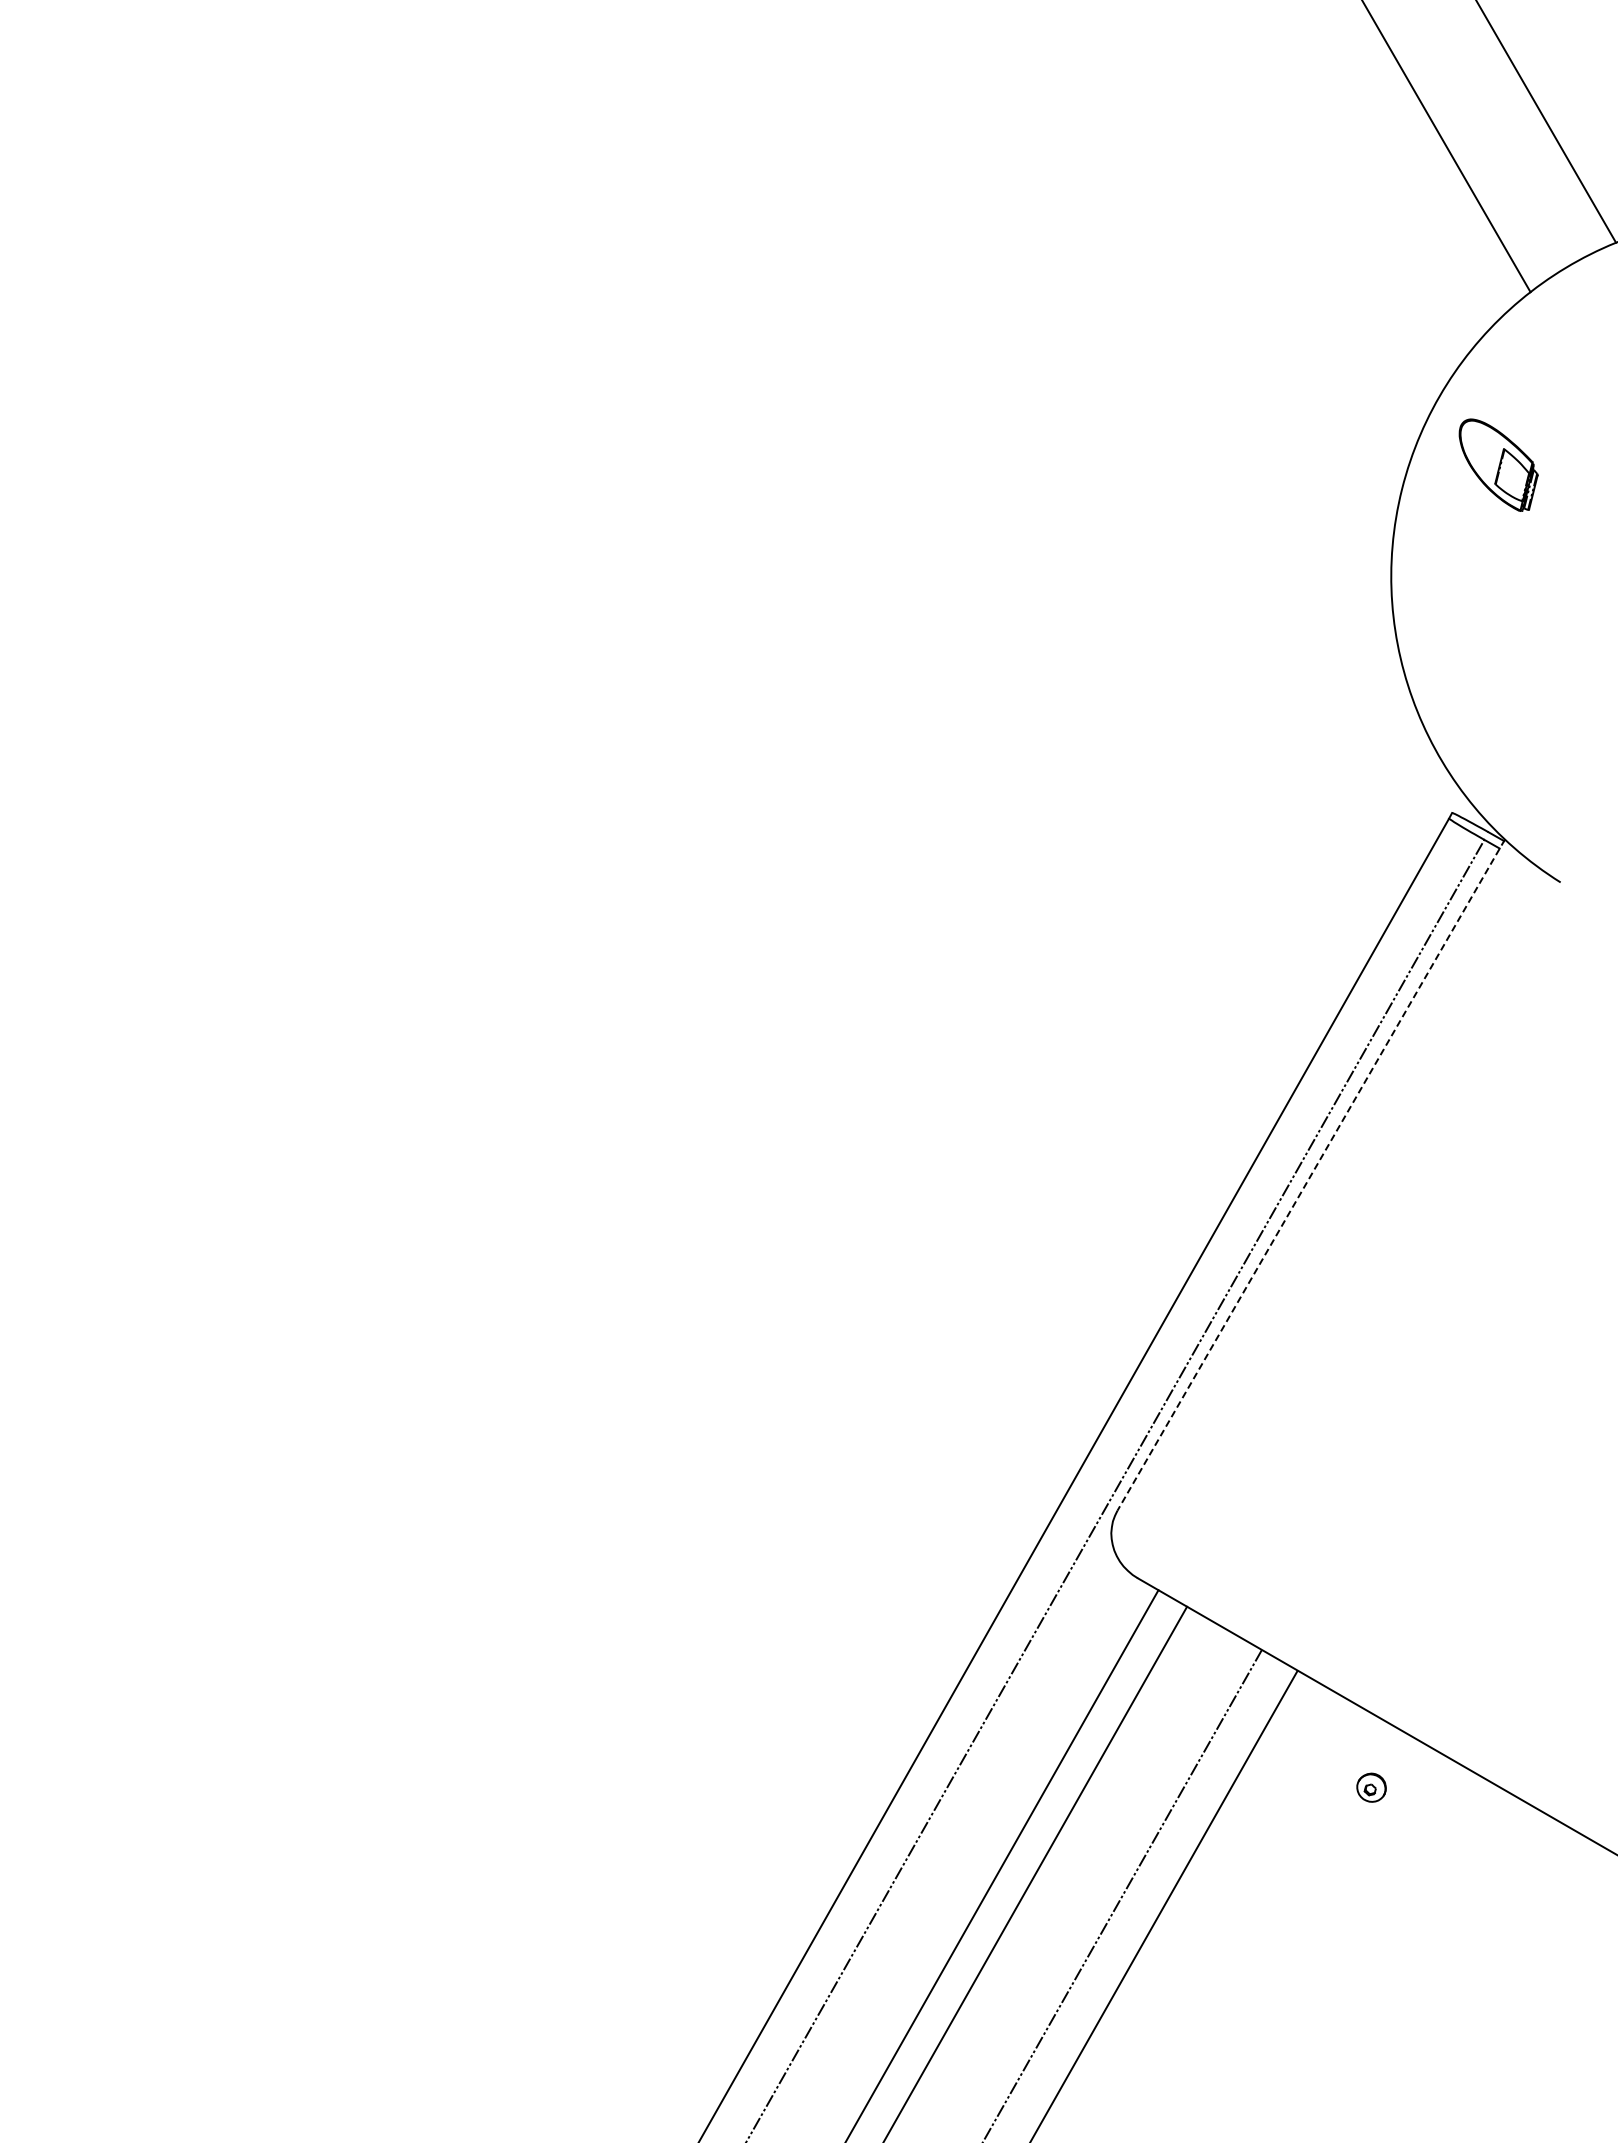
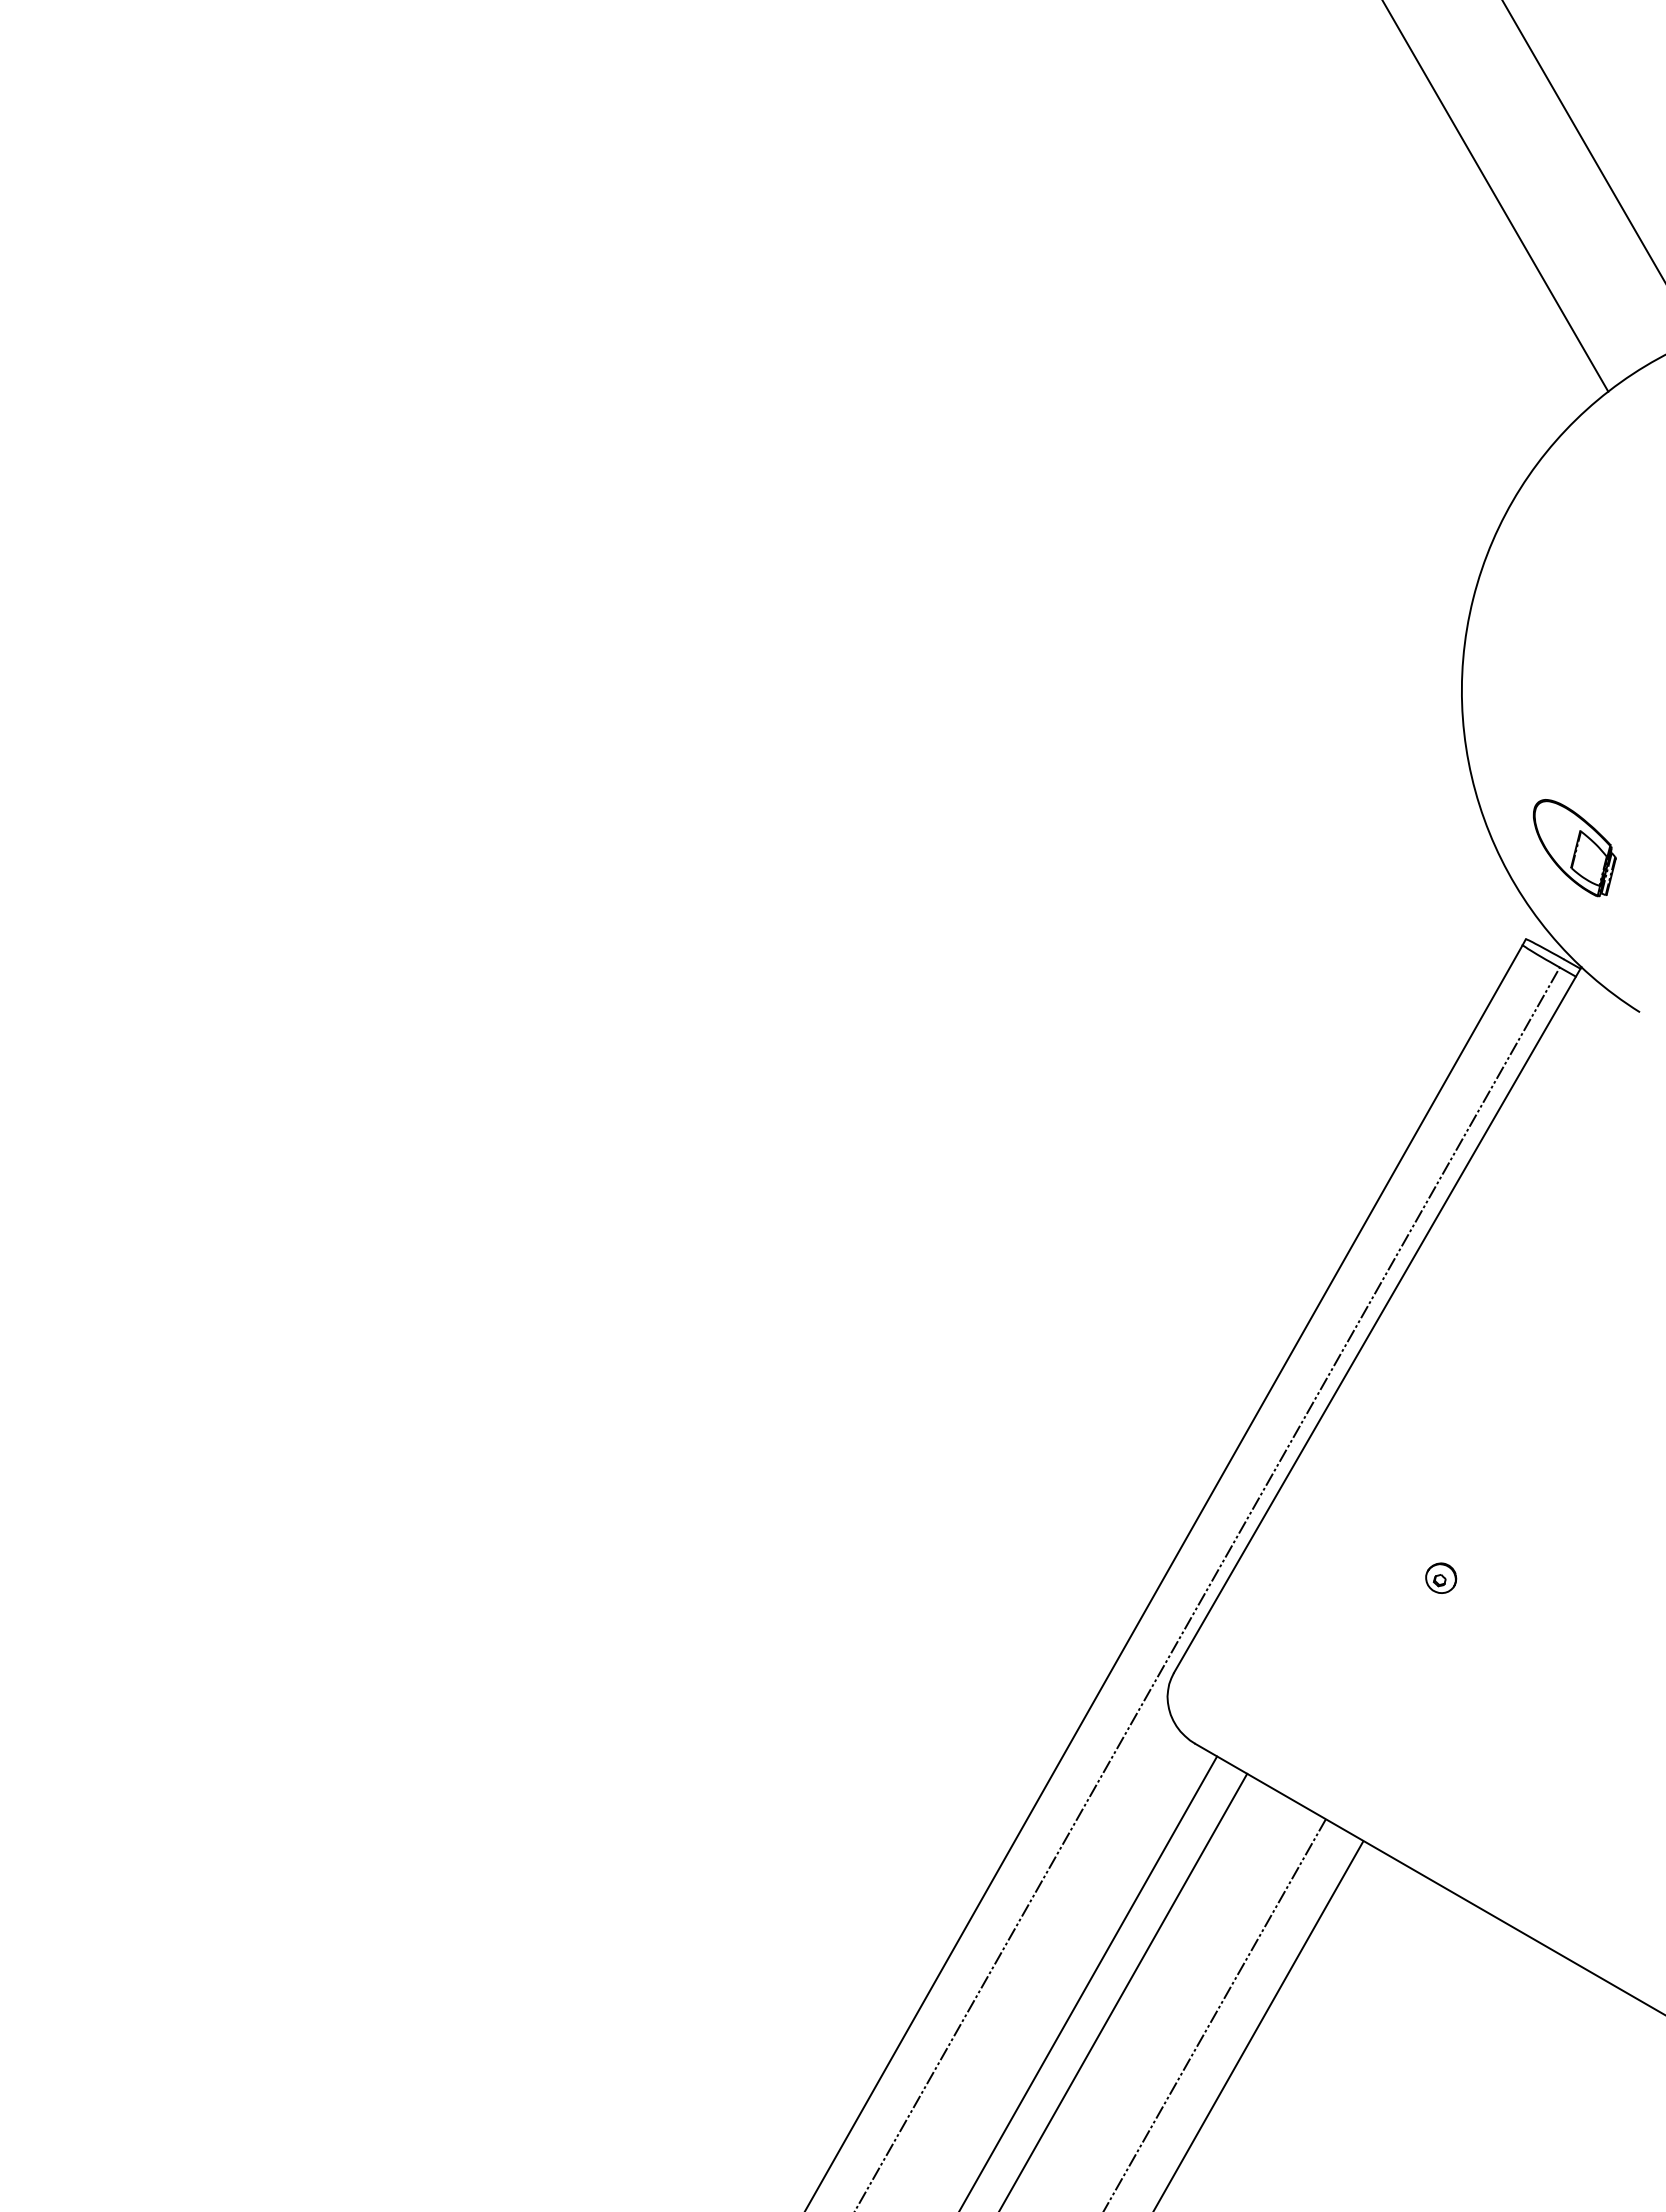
part: (1498, 464) -> (1574, 847), moved
line: (1311, 1175) -> (1378, 1320), dashed -> solid
part: (1371, 1787) -> (1441, 1578), moved

